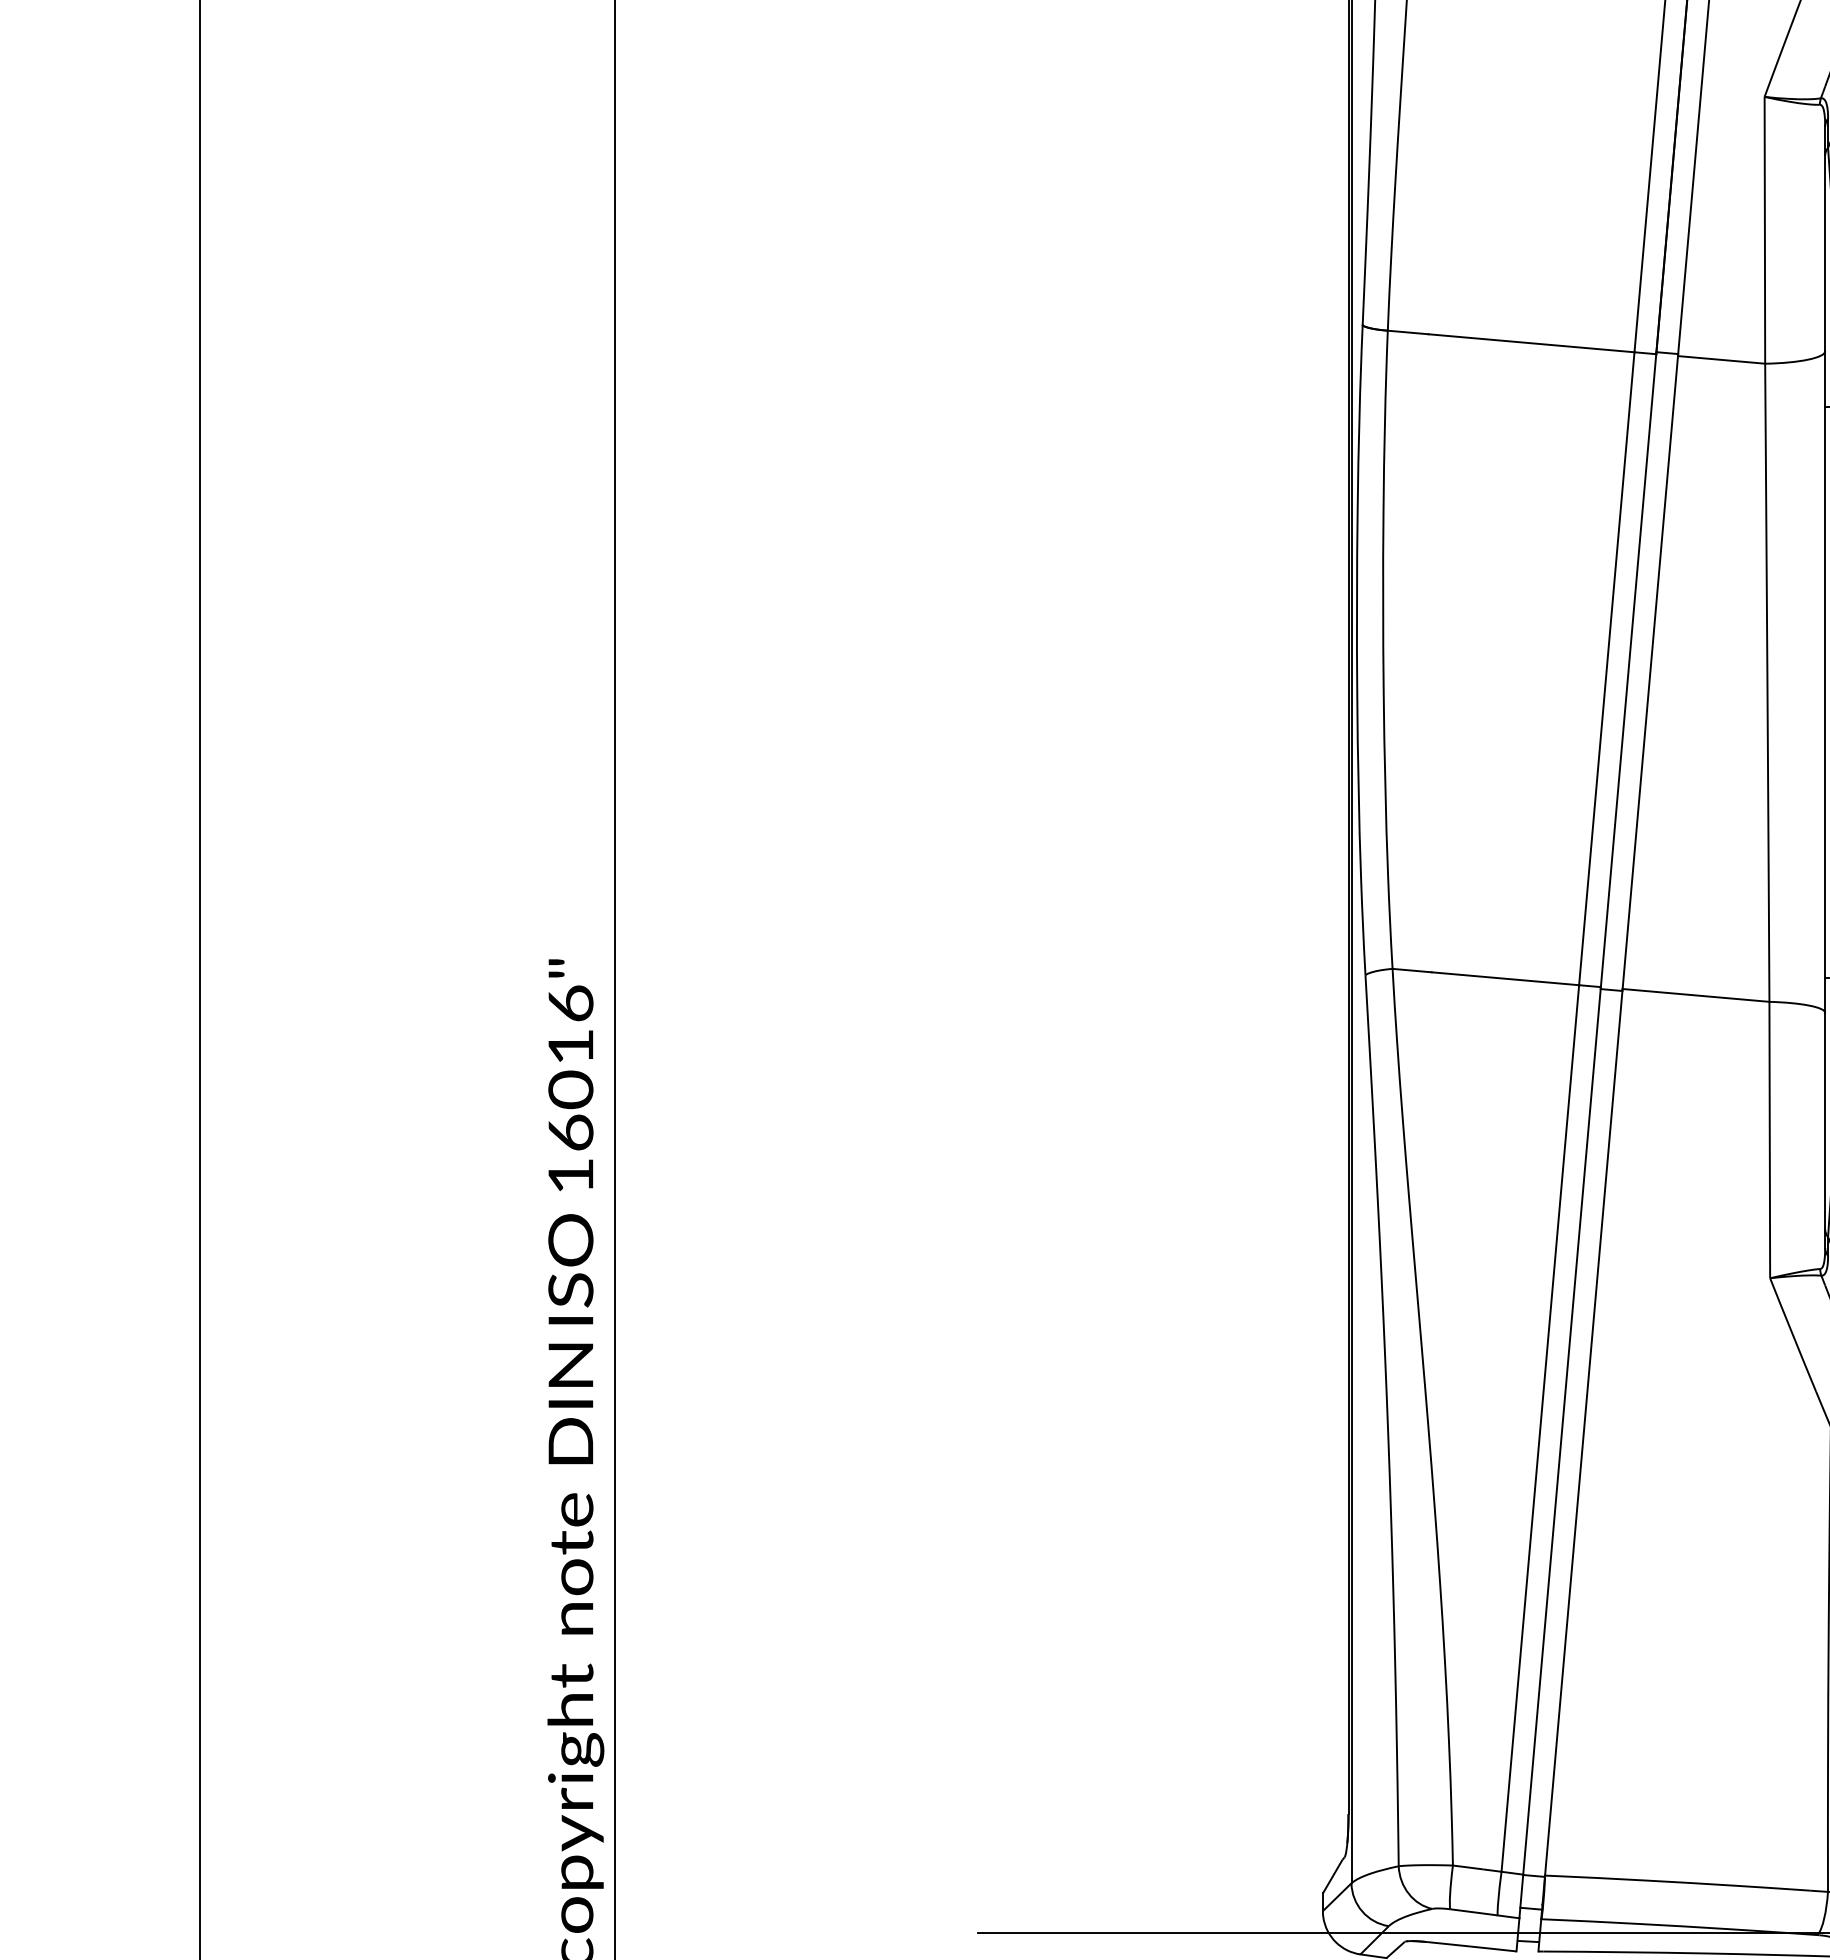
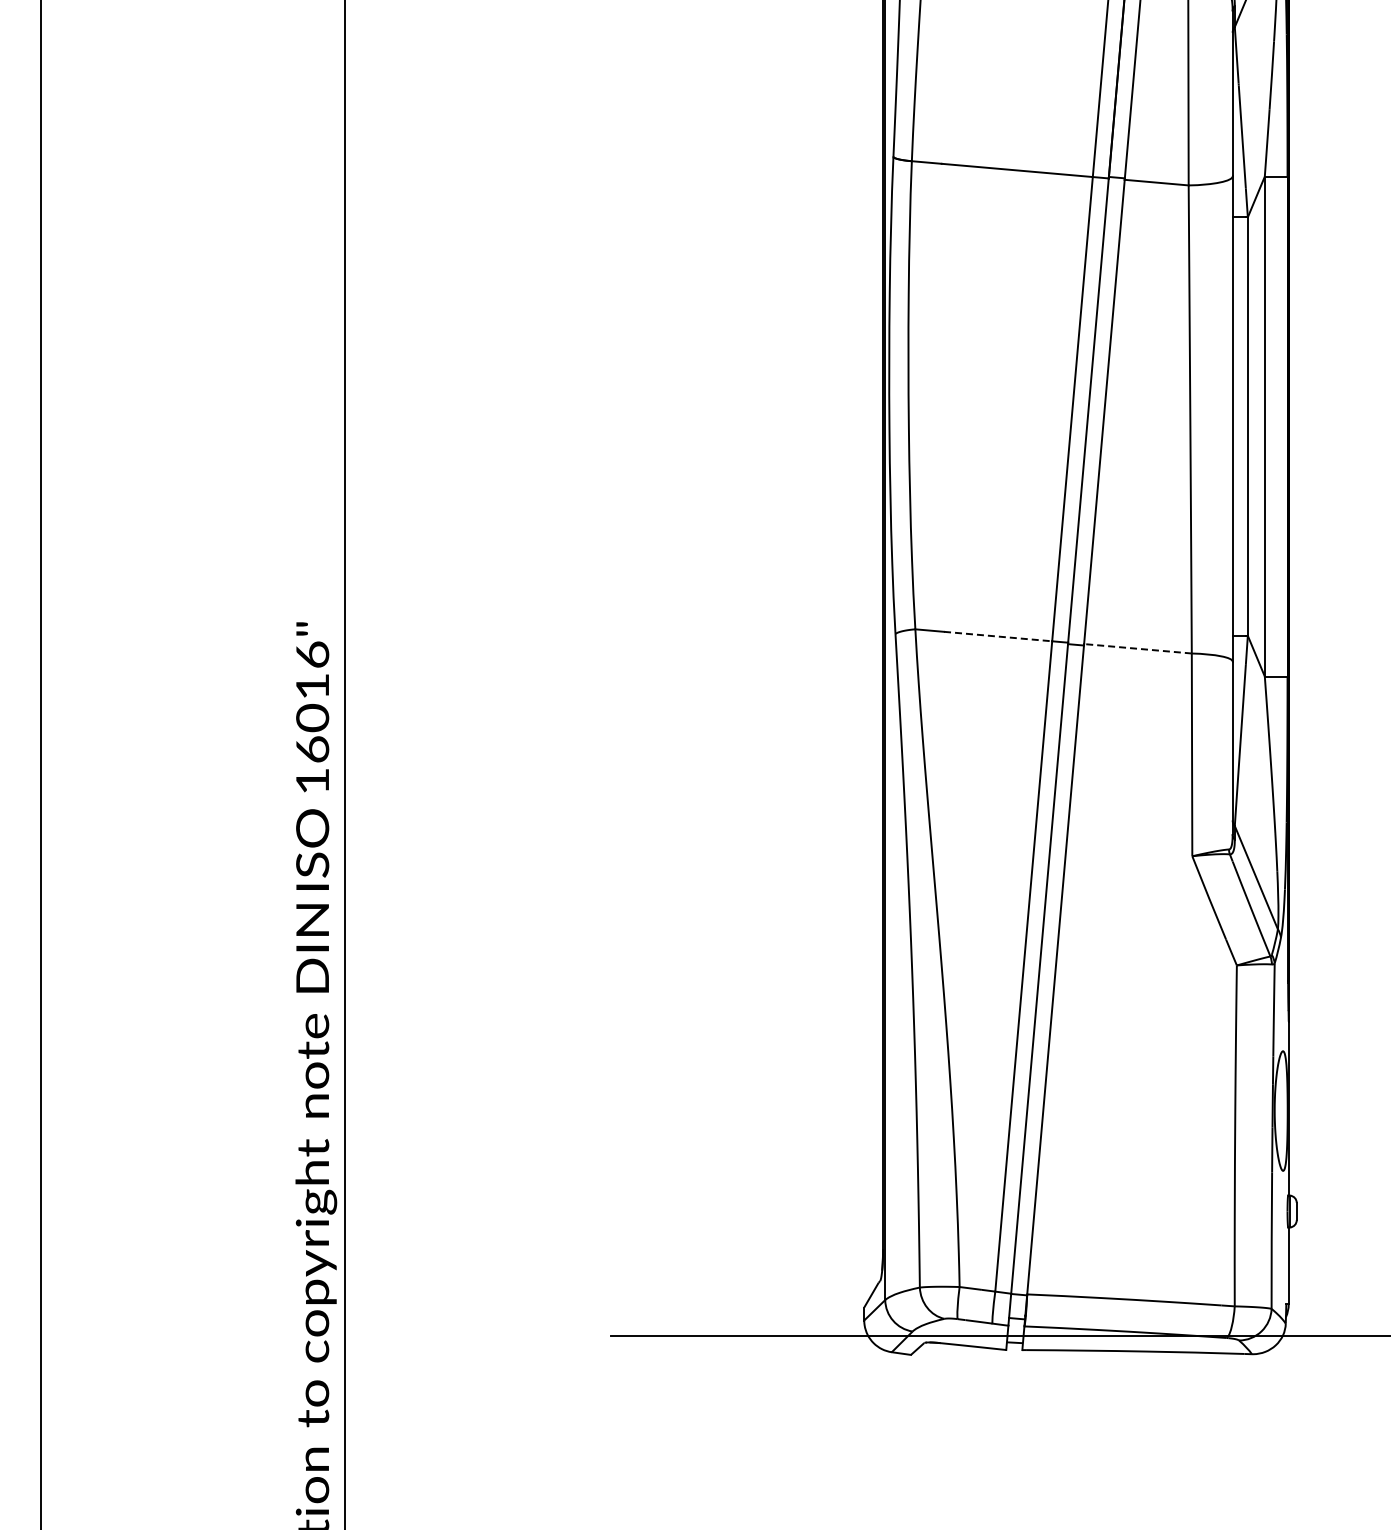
line: (1505, 978) -> (998, 636), solid -> dashed
line: (1695, 995) -> (1137, 648), solid -> dashed

